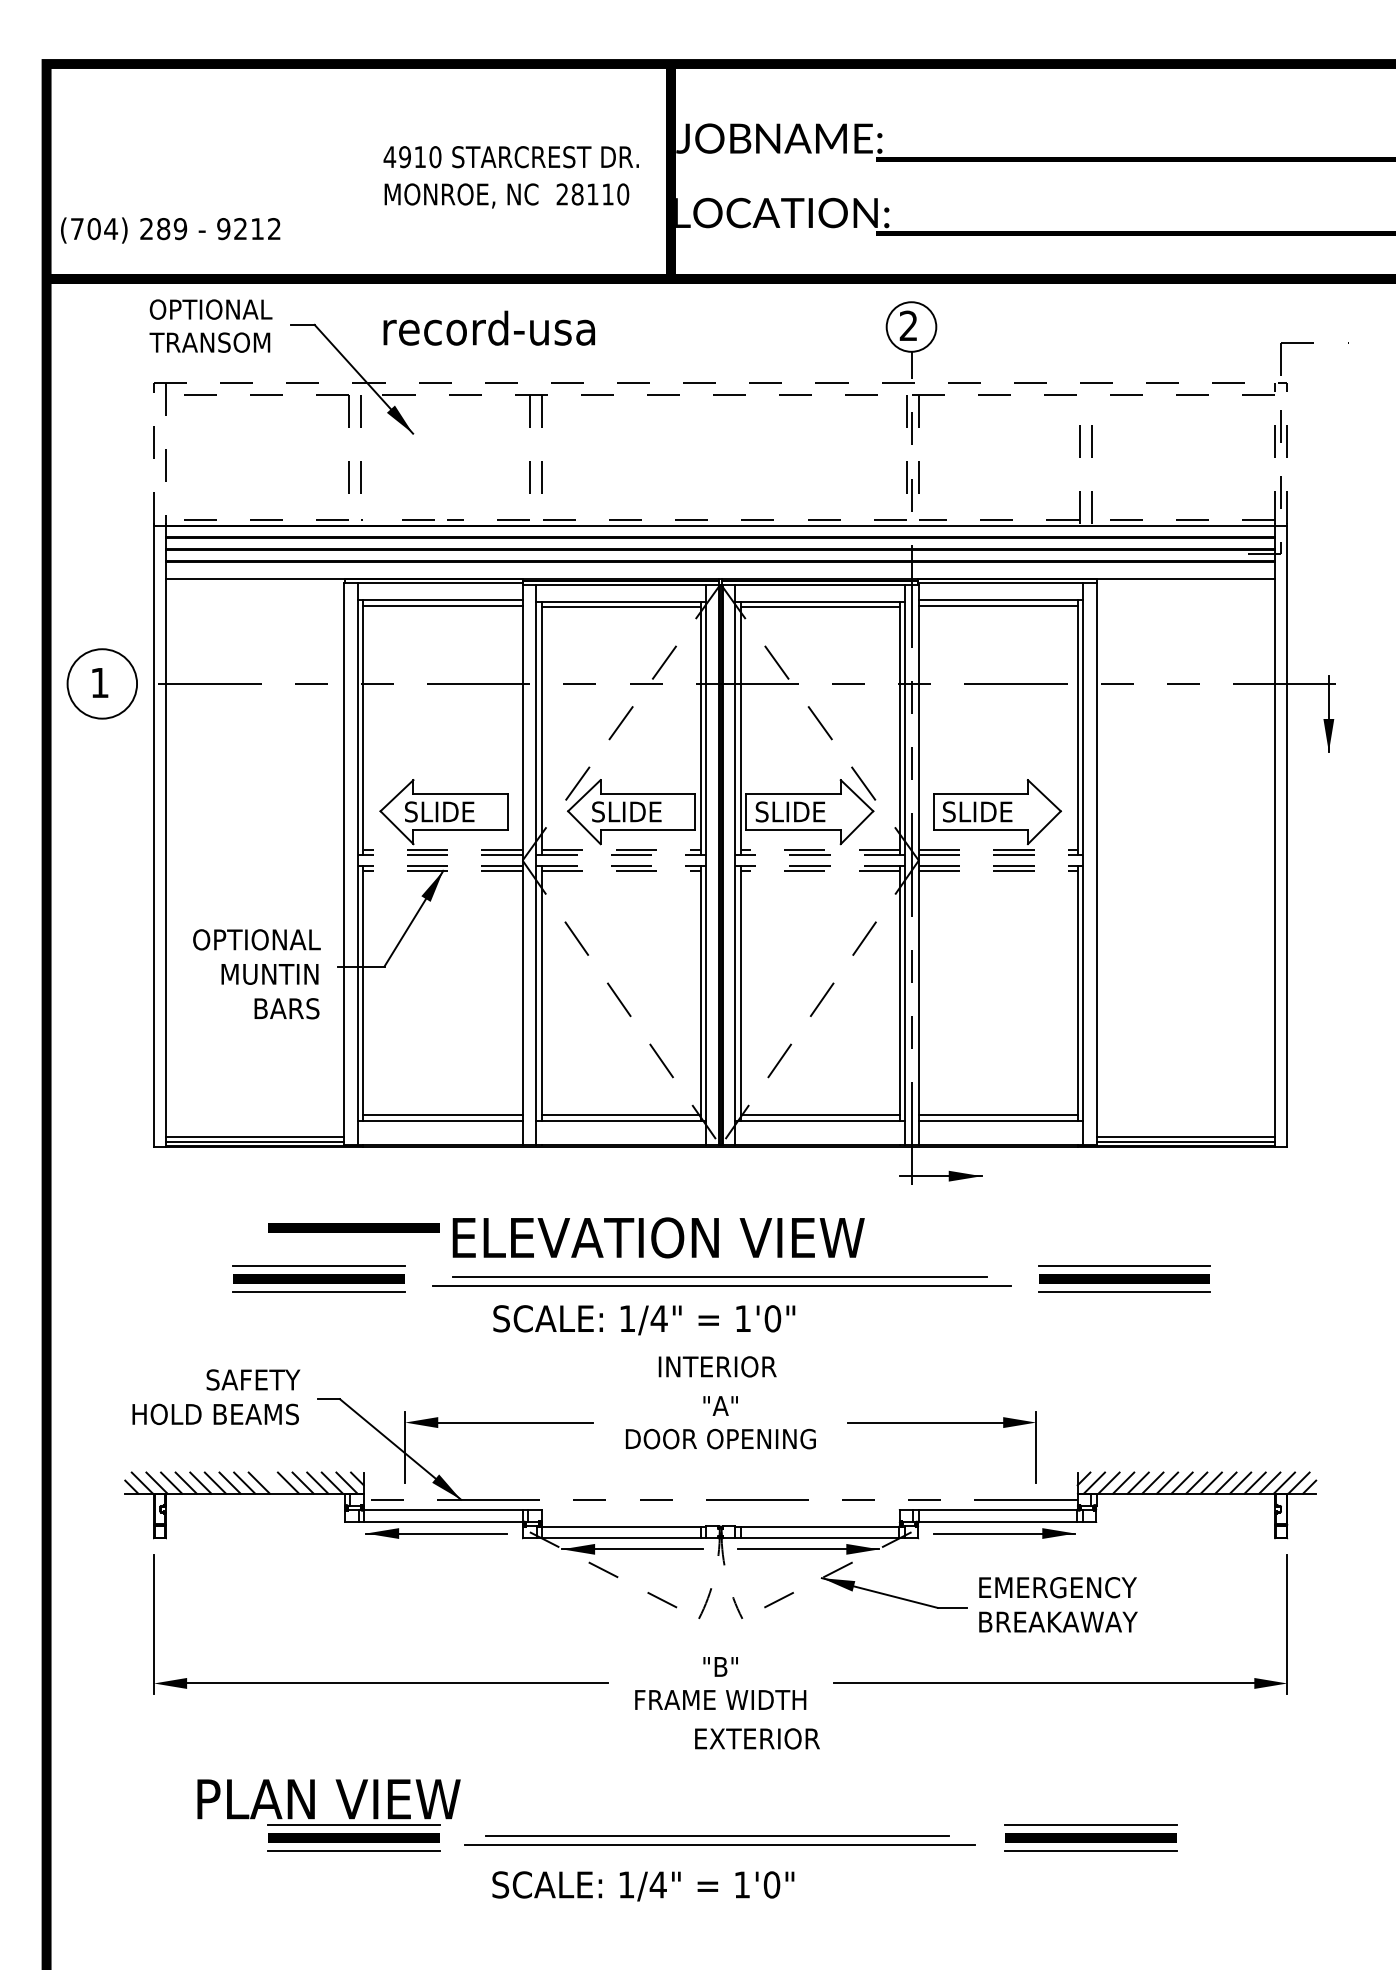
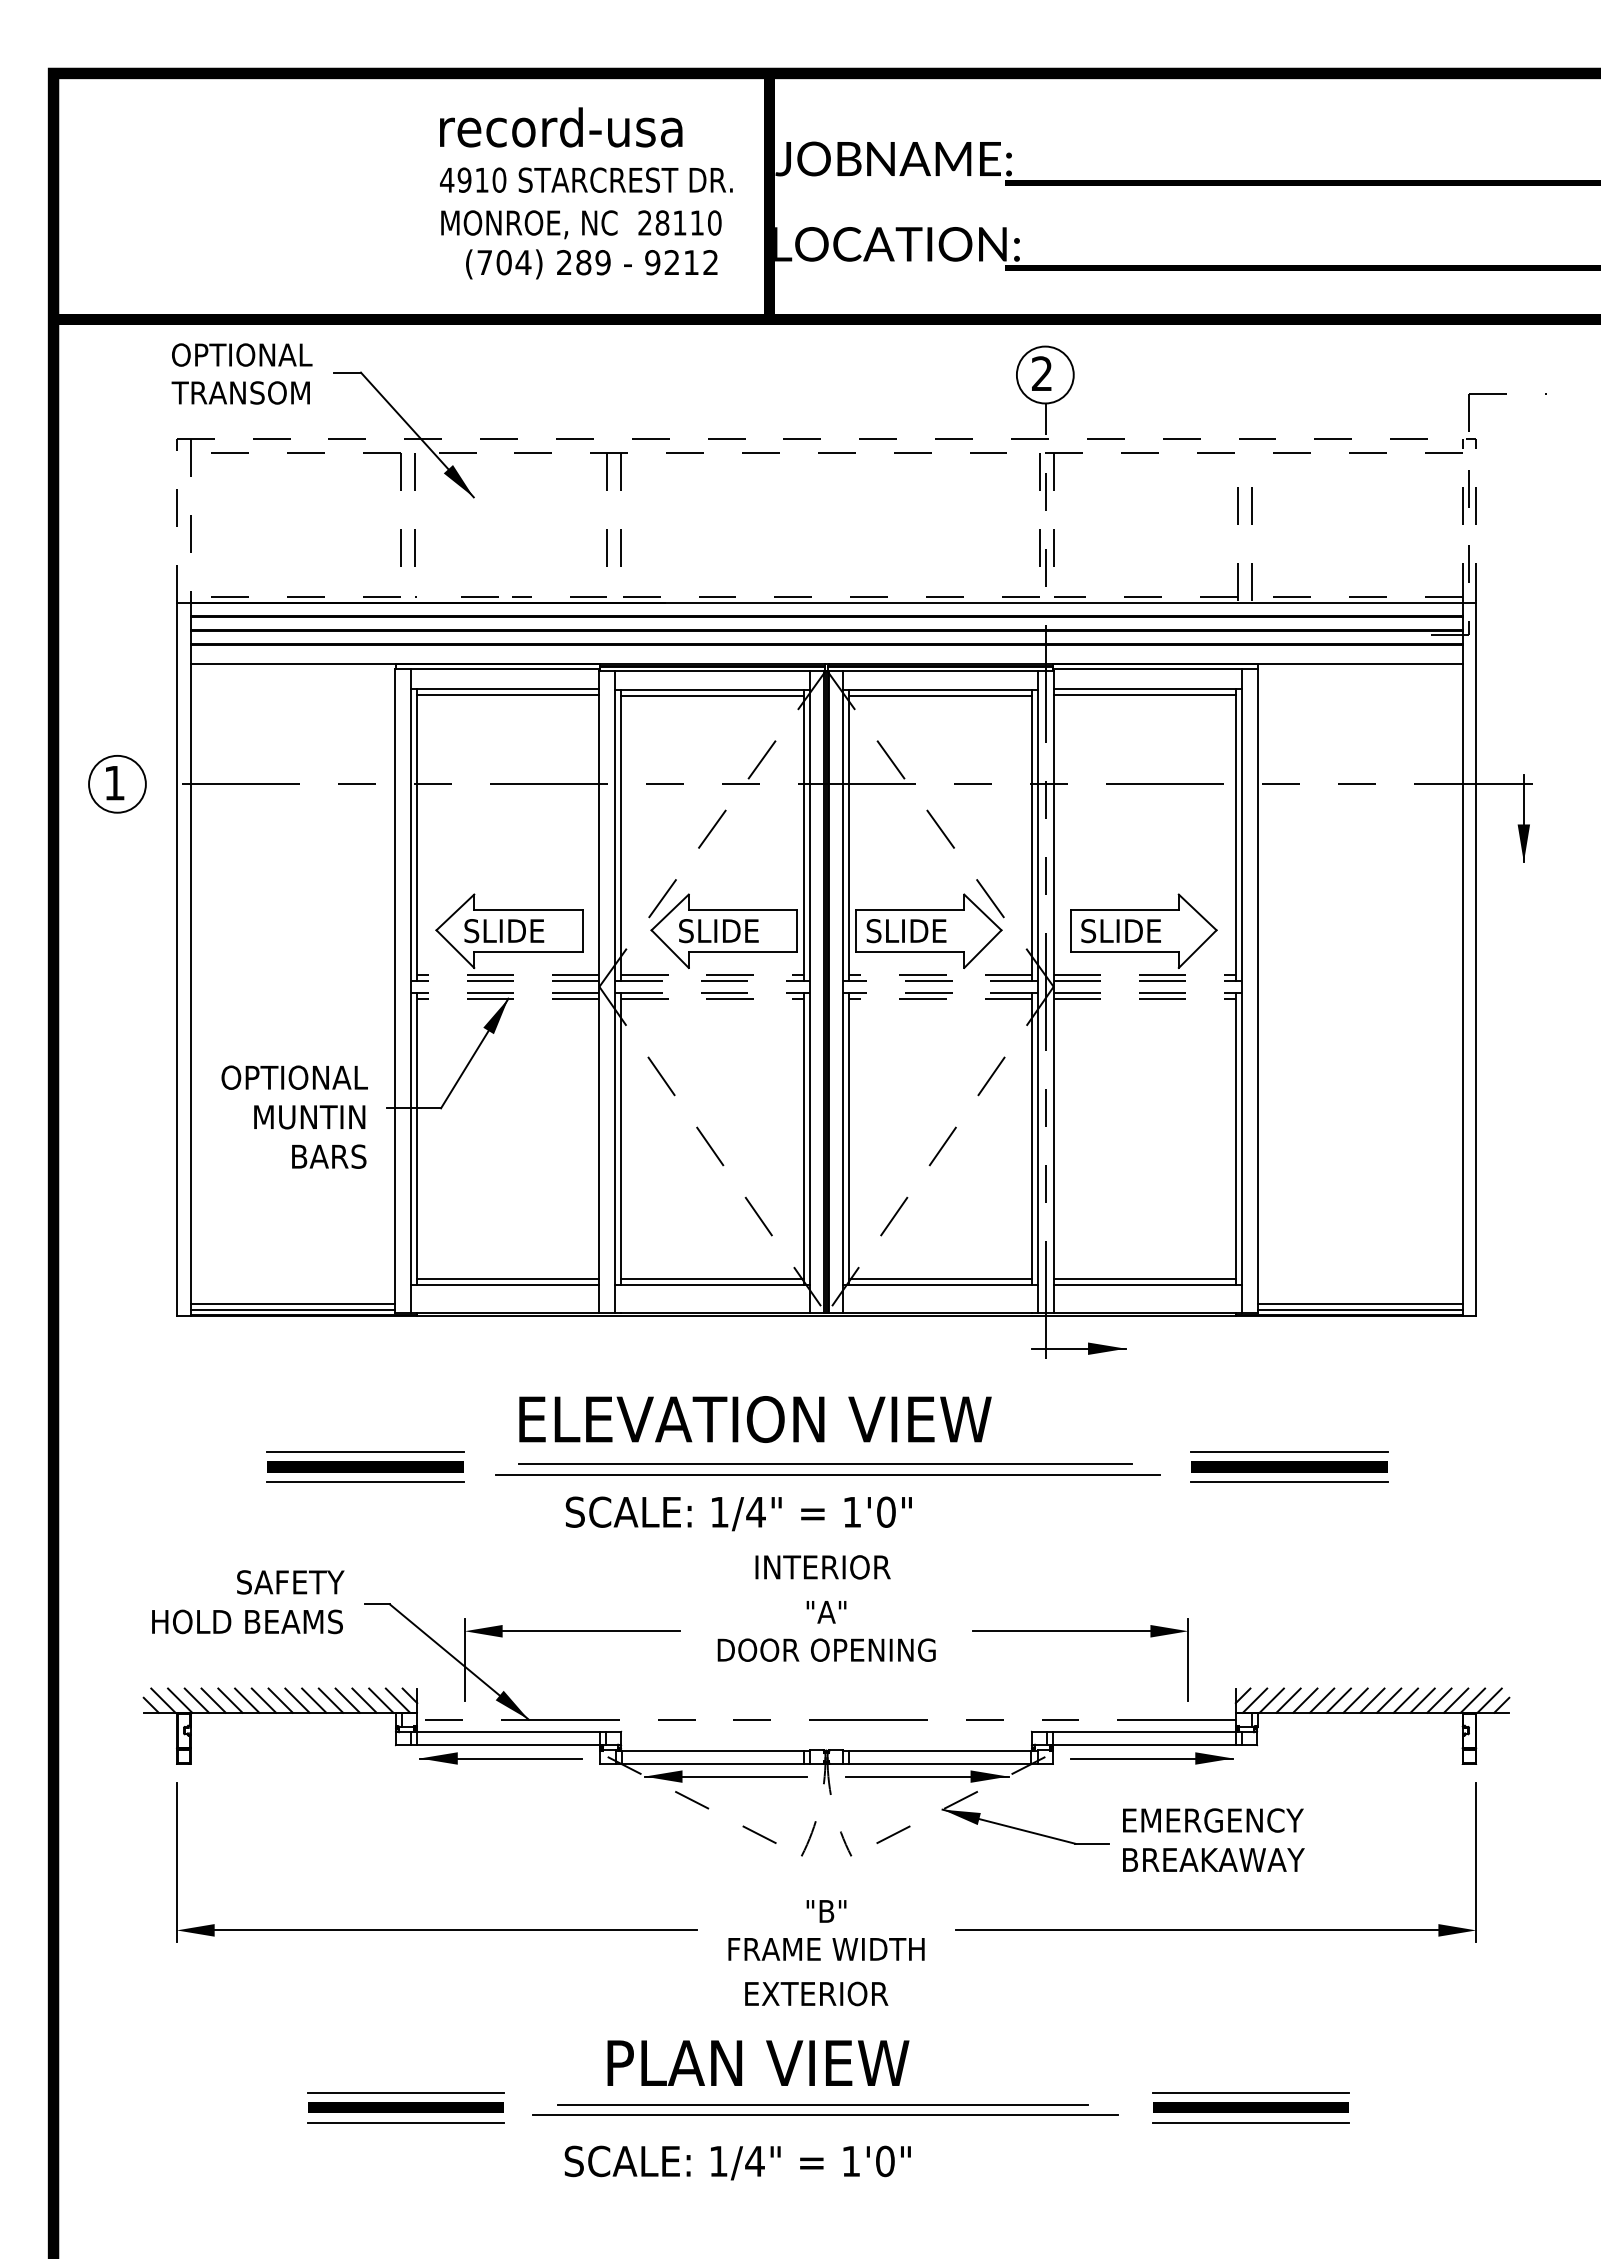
text: (170, 230) -> (591, 264), moved
text: (489, 328) -> (561, 127), moved
circle: (102, 683) -> (117, 783), size x0.71
line: (353, 1227) -> (405, 1407), removed
line: (274, 1482) -> (314, 1700), added
text: (757, 1738) -> (816, 1993), moved
text: (329, 1798) -> (758, 2062), moved

